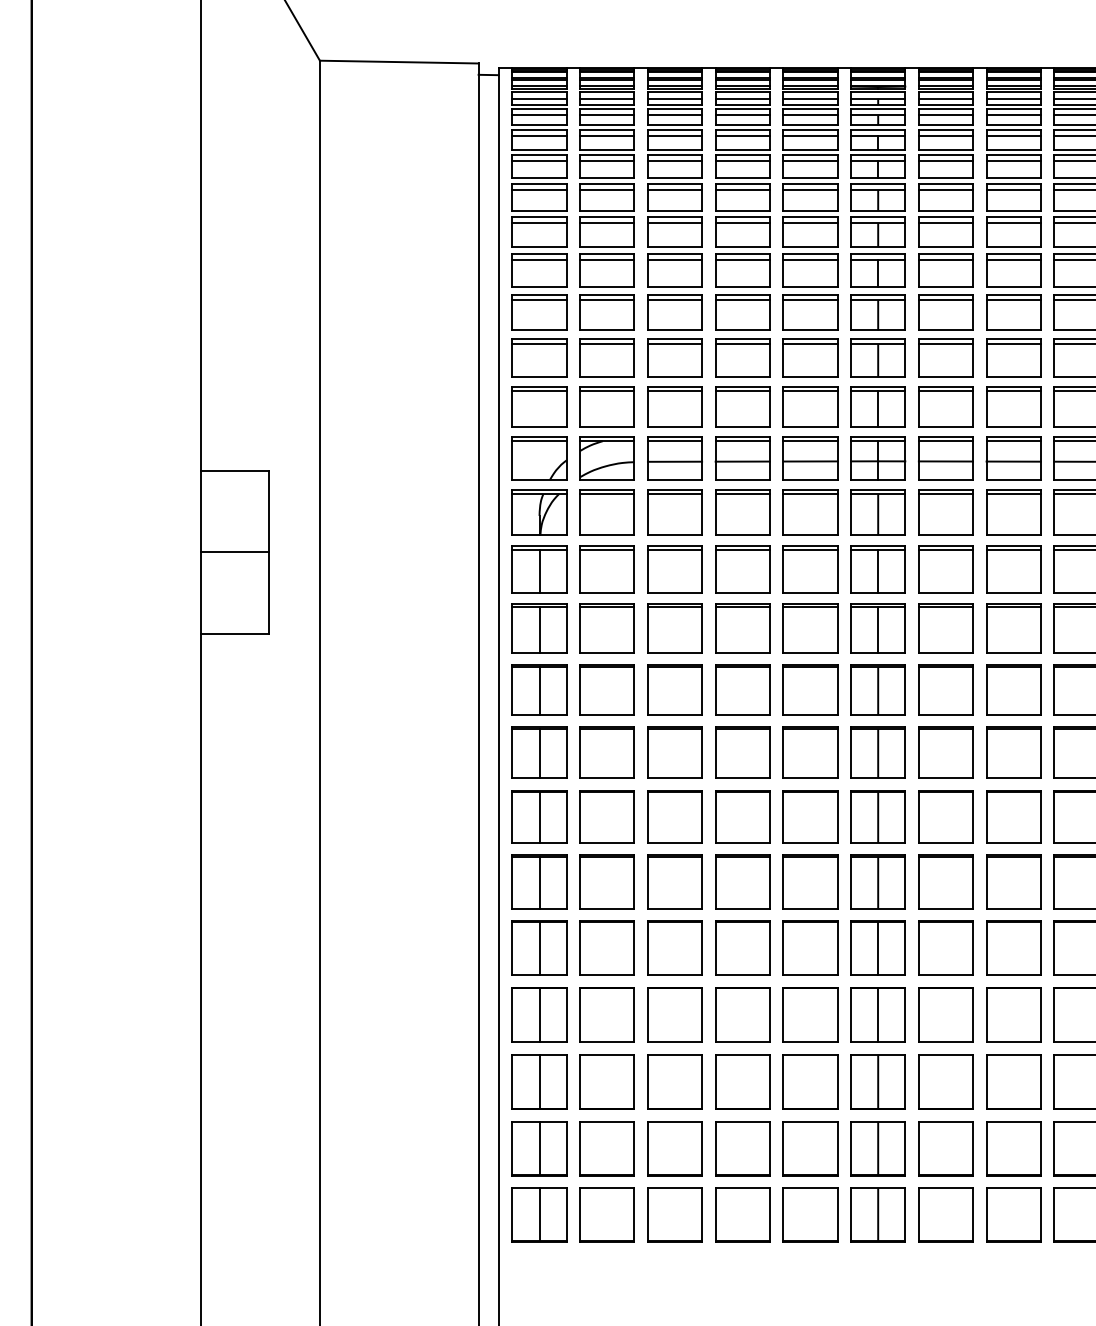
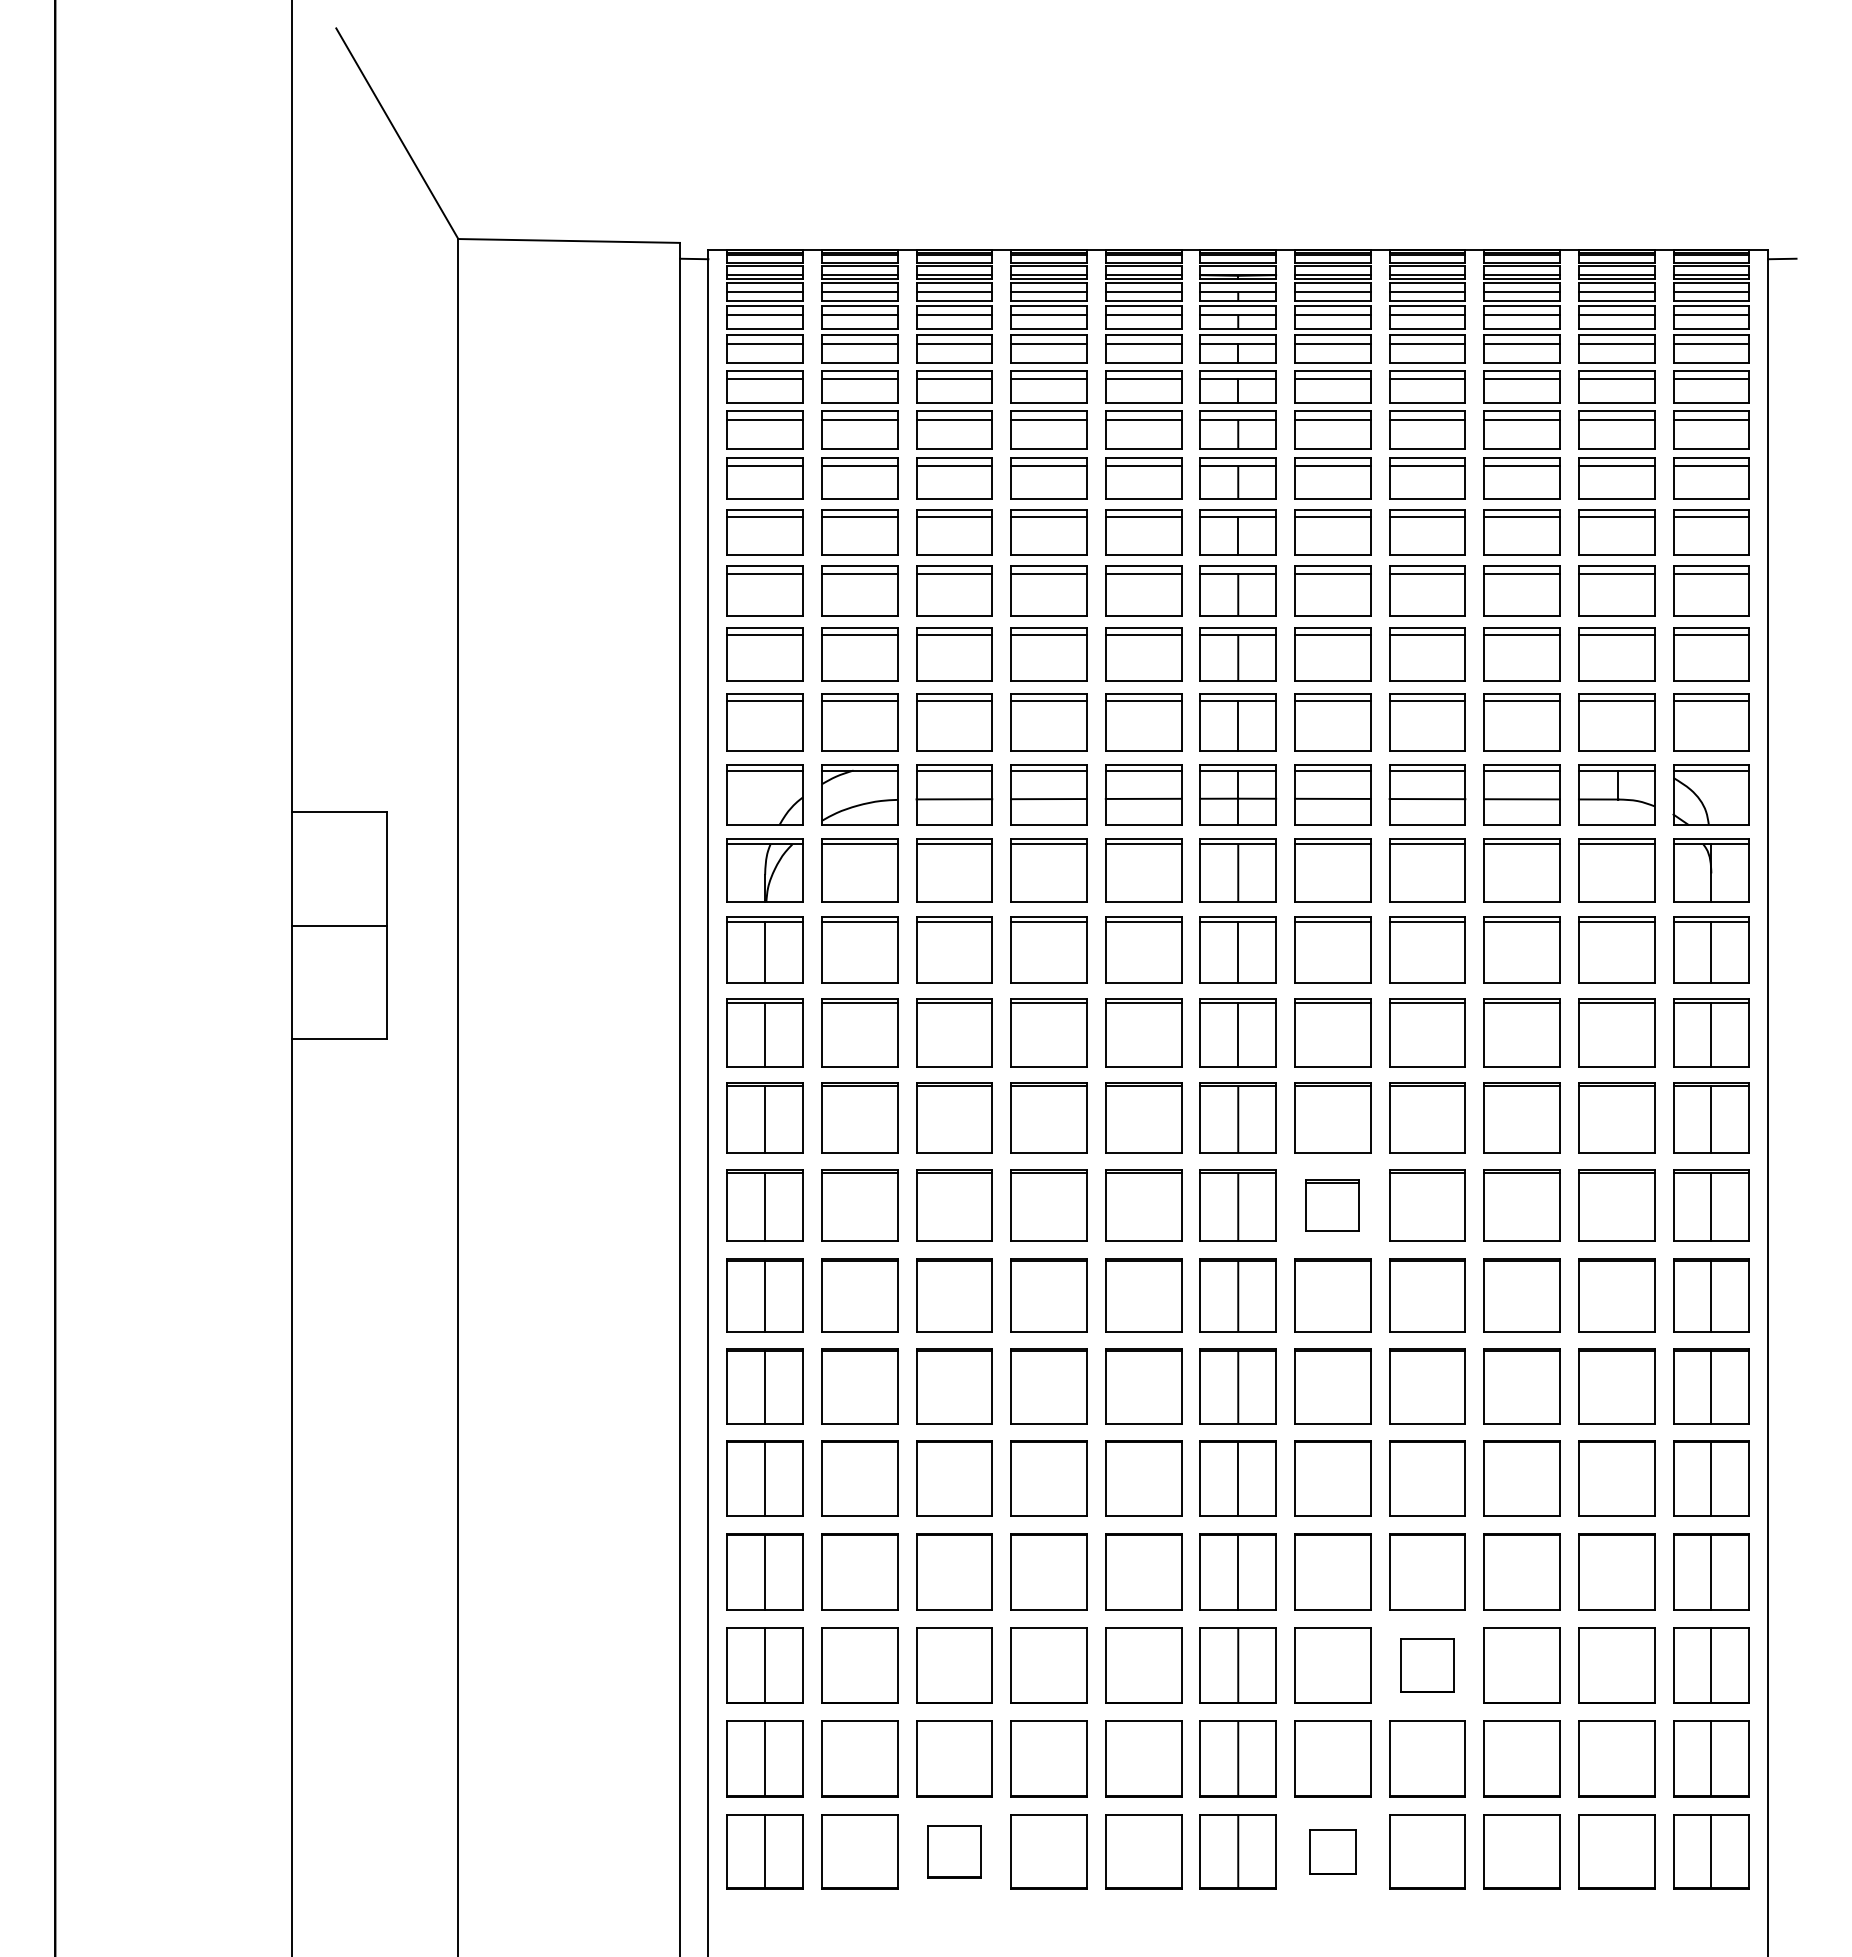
part: (945, 752) -> (1332, 1205), size x0.7
part: (1013, 1081) -> (1427, 1665), size x0.7
part: (675, 1214) -> (954, 1851), size x0.7
part: (945, 1214) -> (1332, 1851), size x0.6

